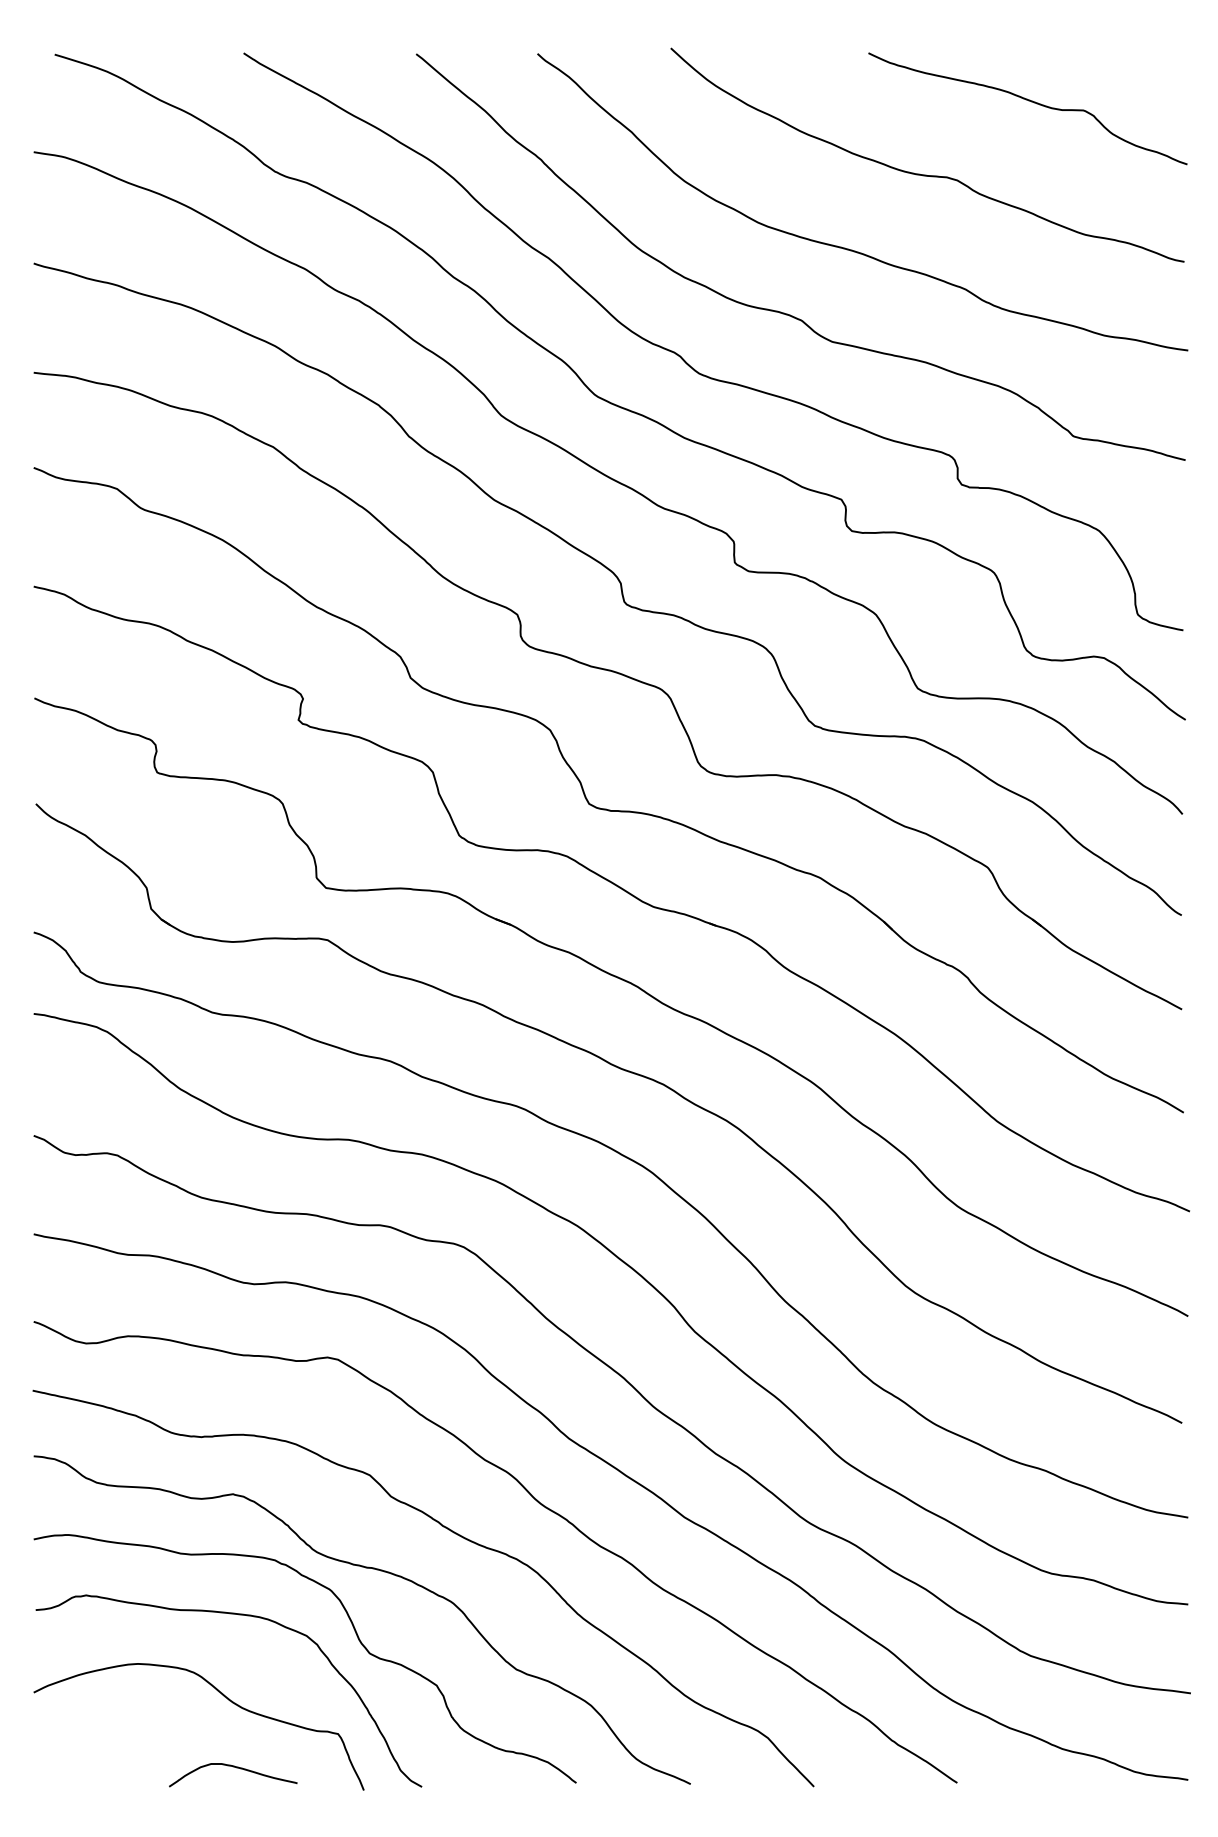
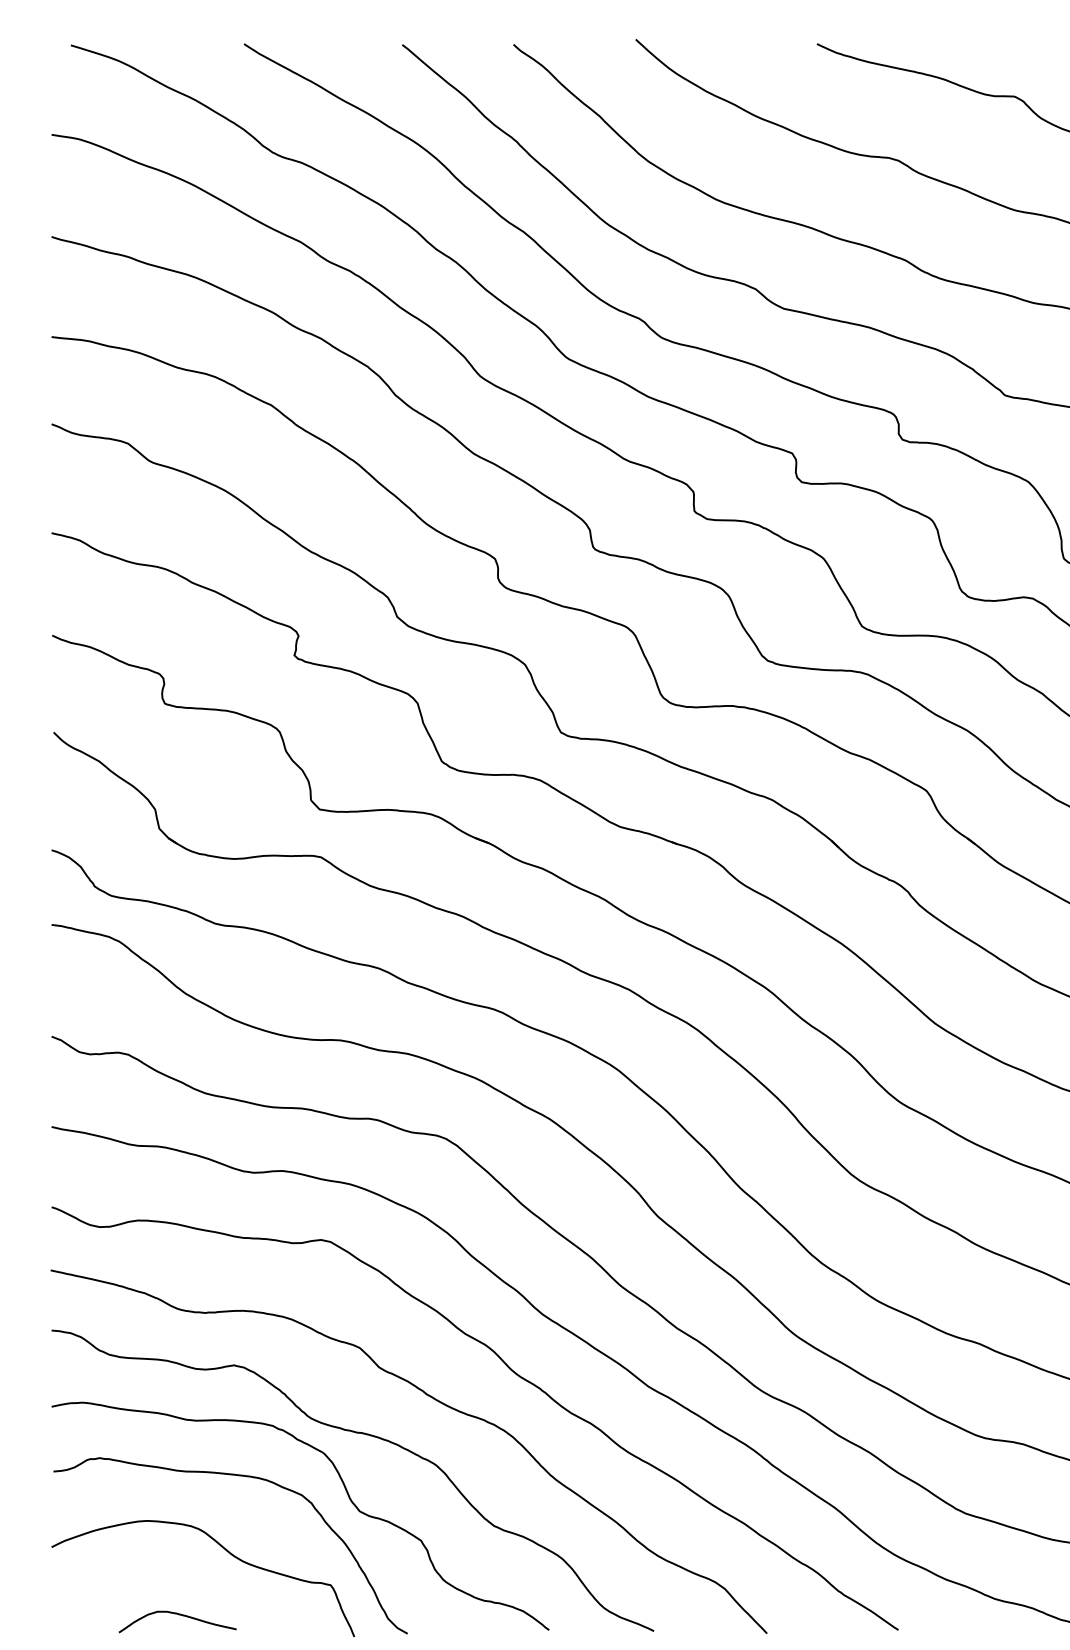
curve: (236, 1768) -> (180, 1615), moved

